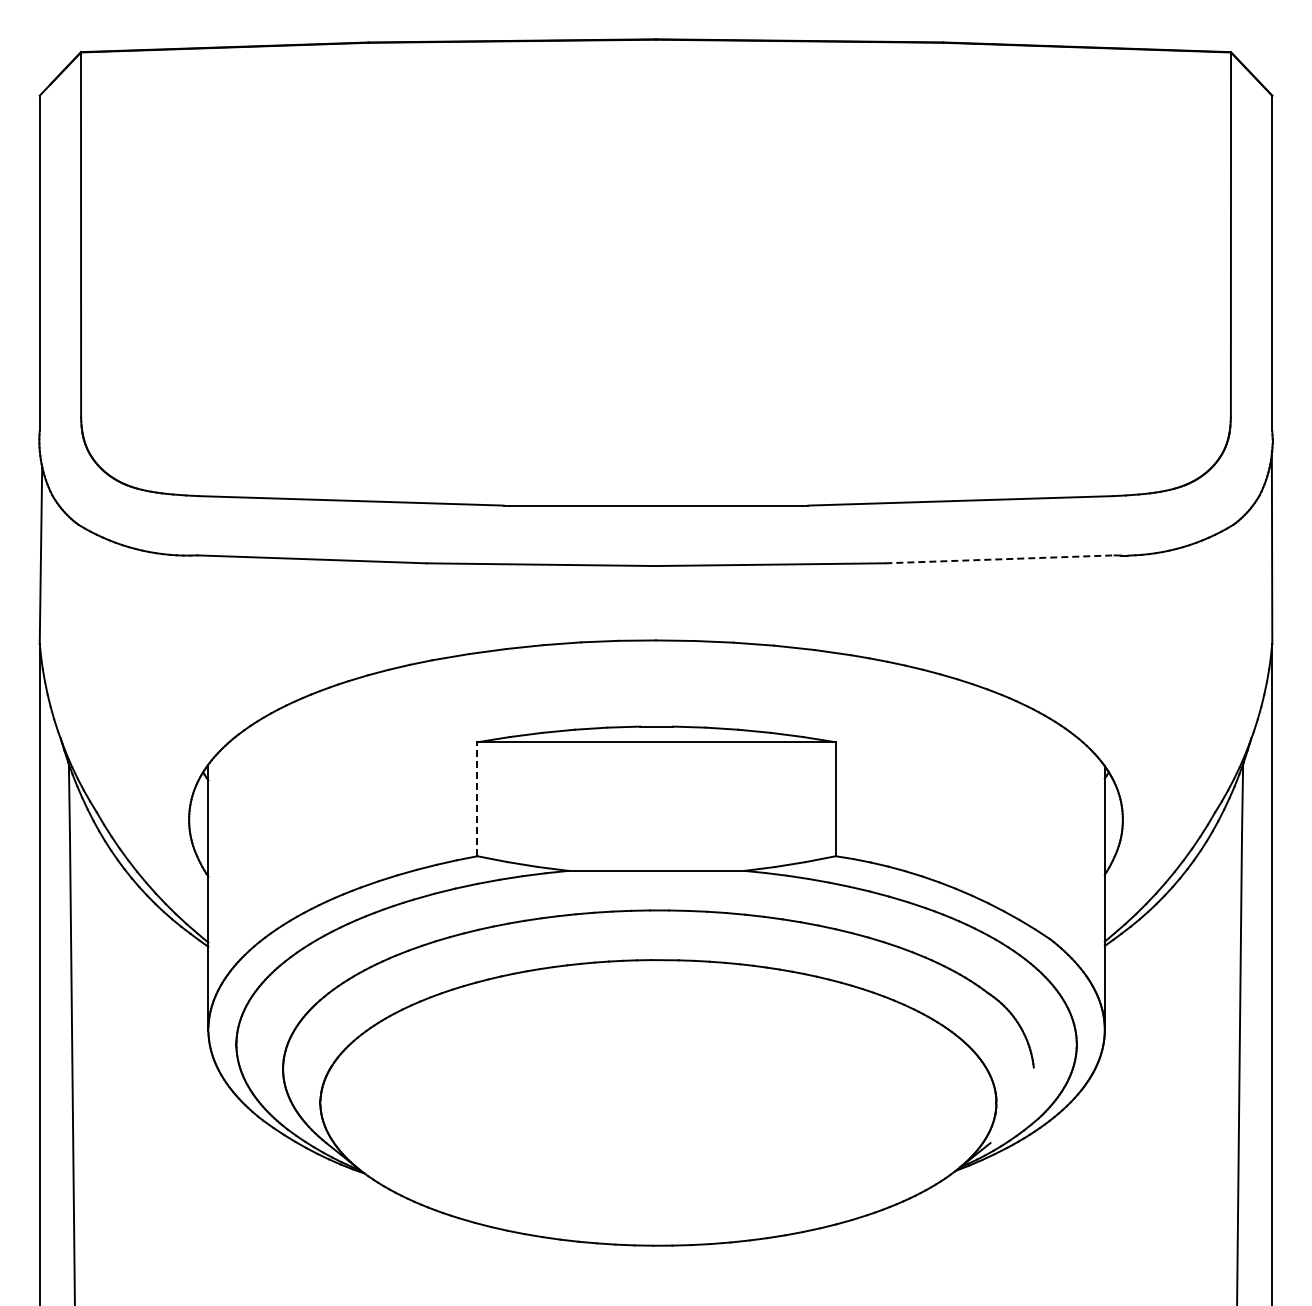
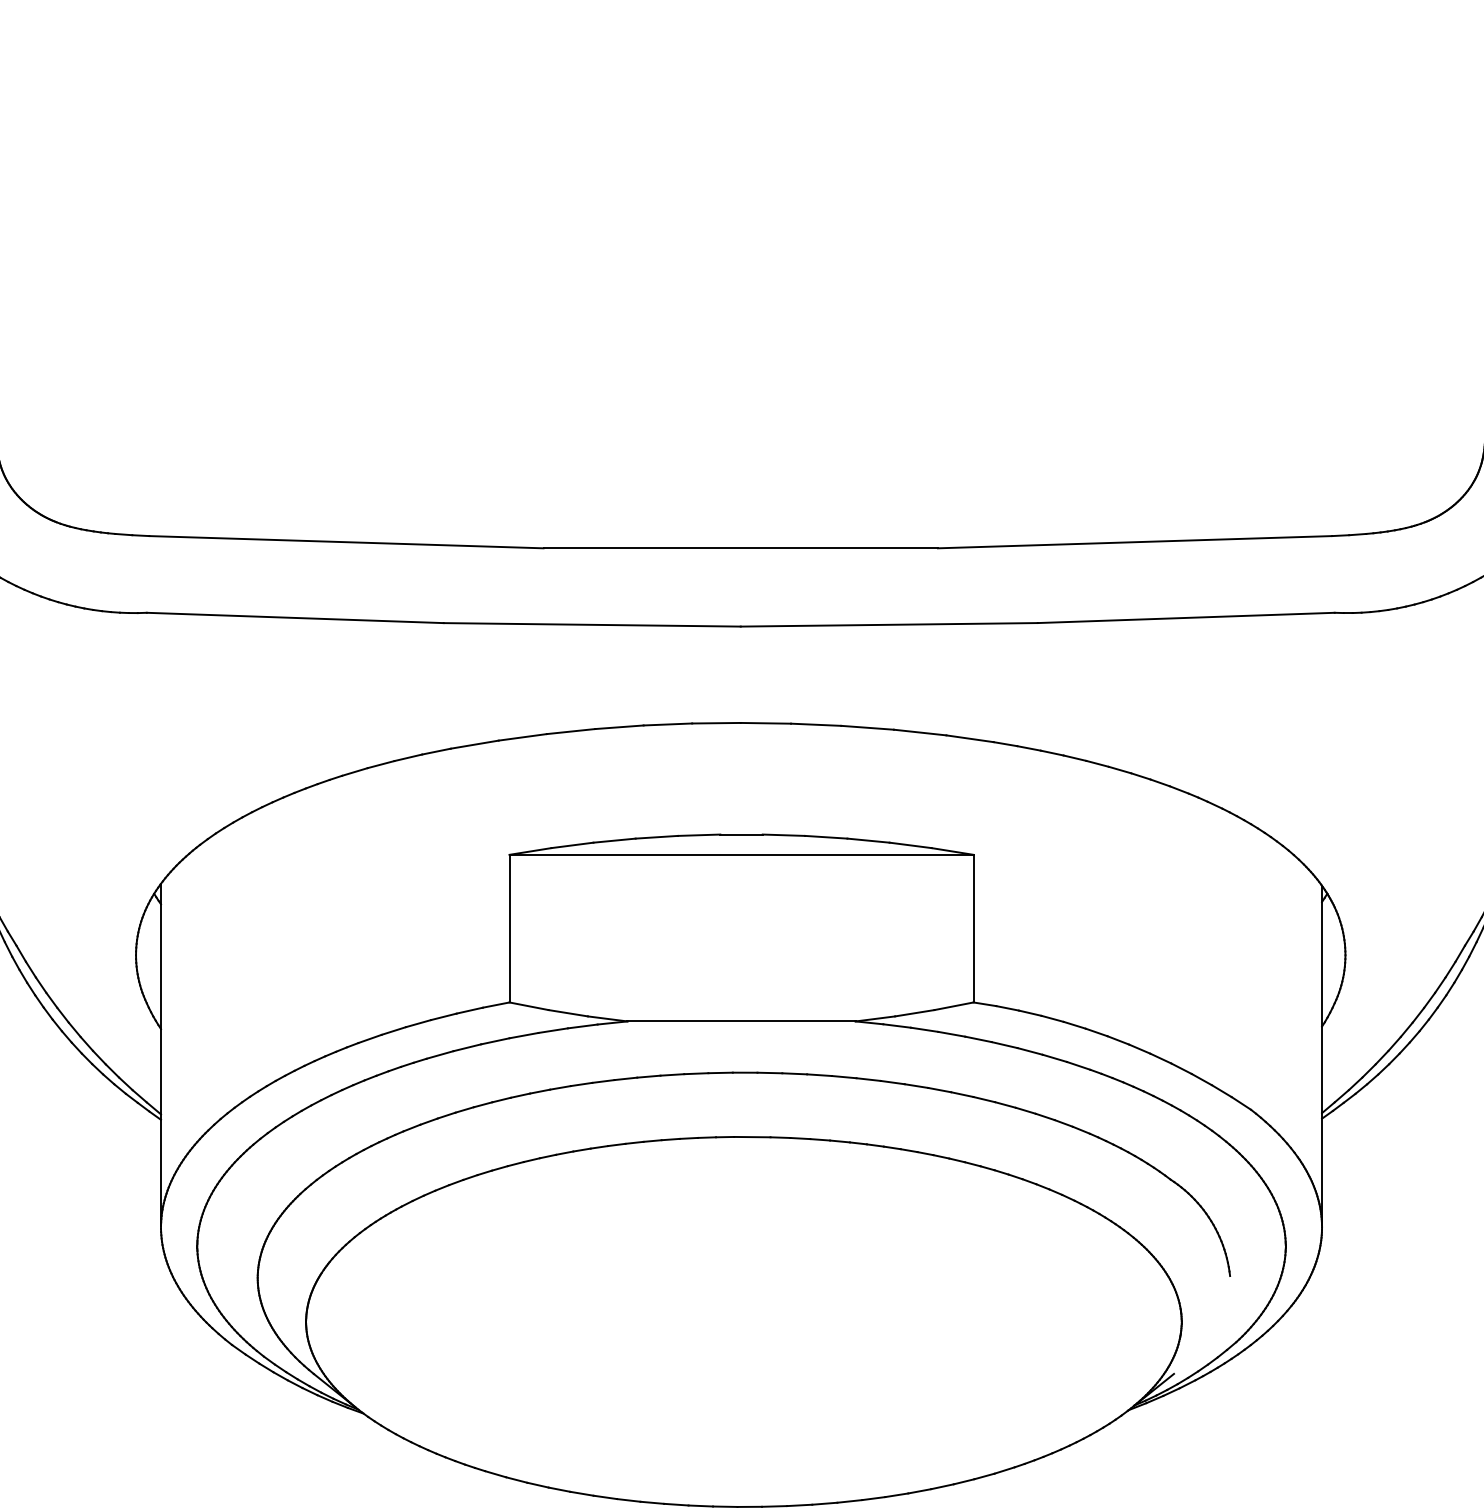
line: (999, 559) -> (1185, 618), dashed -> solid
line: (477, 799) -> (509, 928), dashed -> solid

